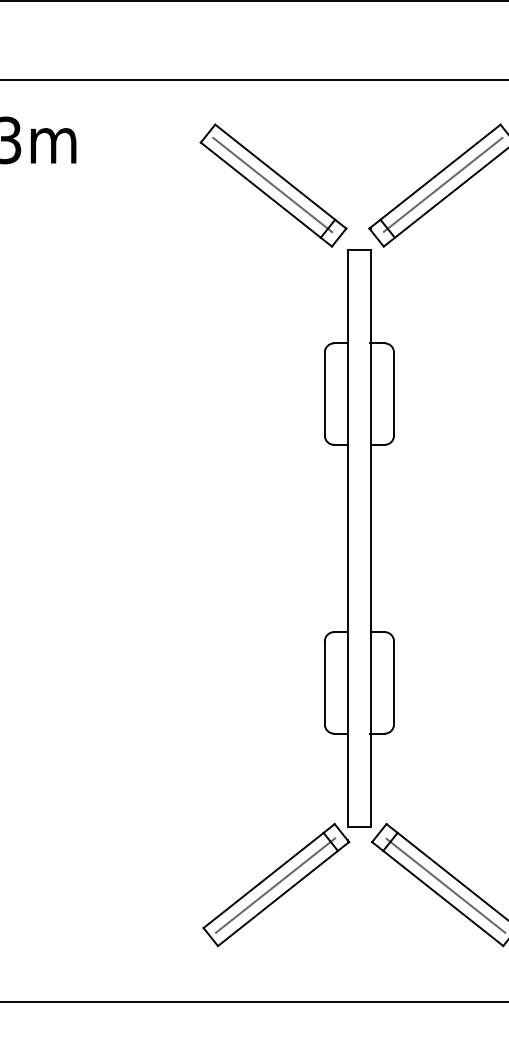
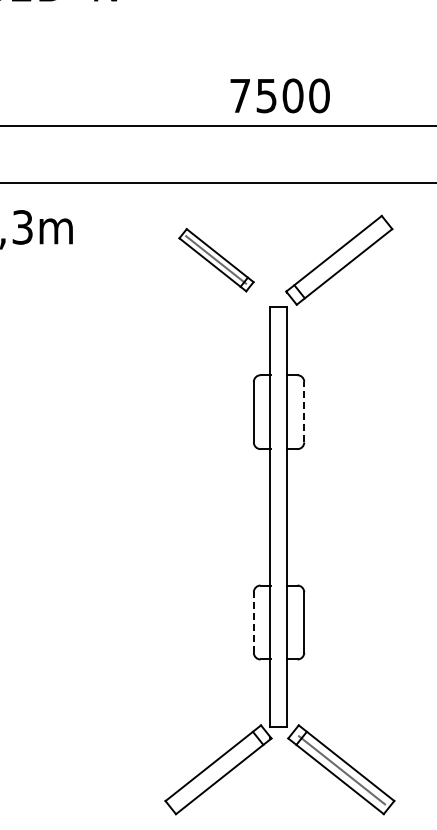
part: (273, 184) -> (216, 259), size x0.7
line: (442, 184) -> (339, 259), removed
line: (394, 393) -> (304, 411), solid -> dashed
line: (324, 682) -> (253, 622), solid -> dashed
line: (274, 884) -> (217, 769), removed

